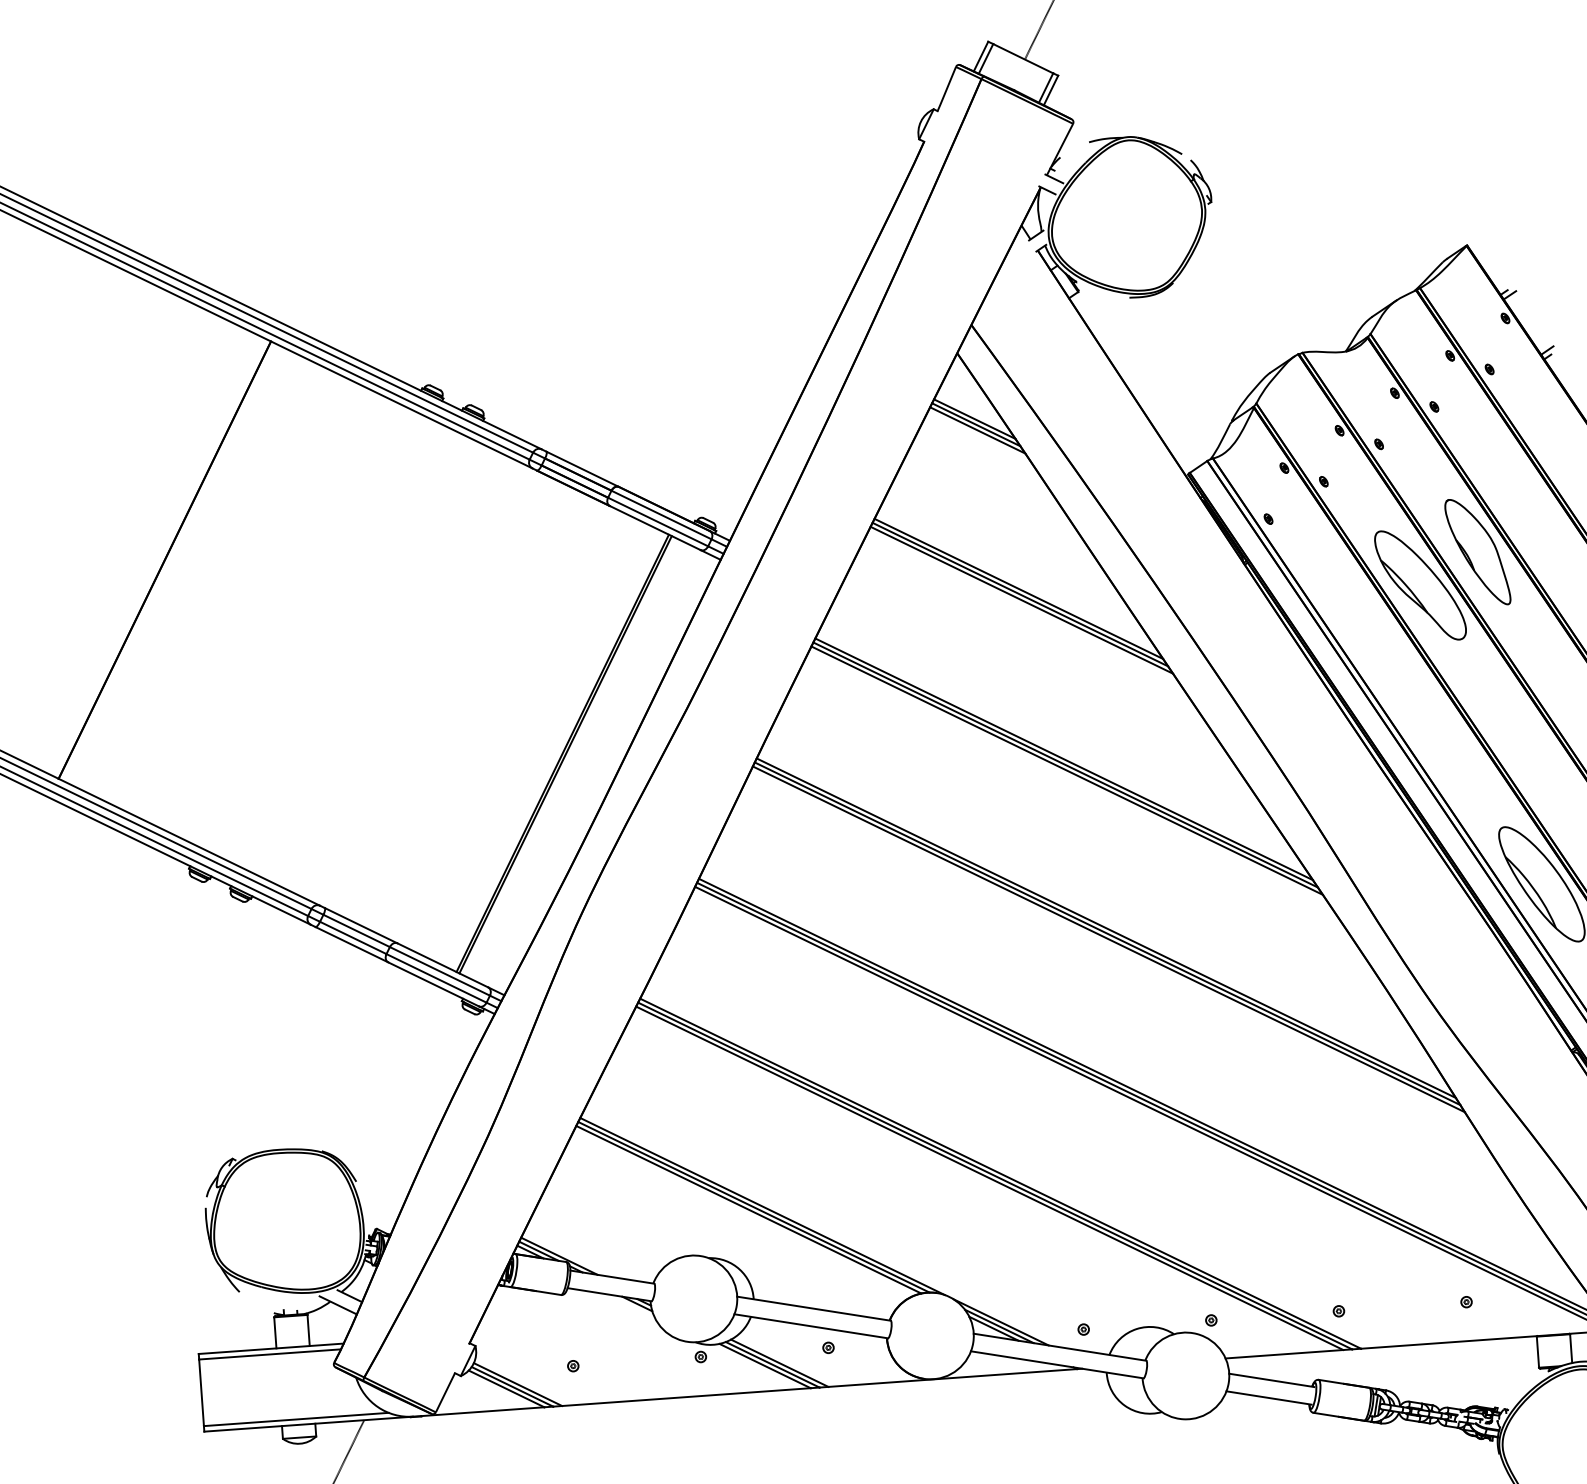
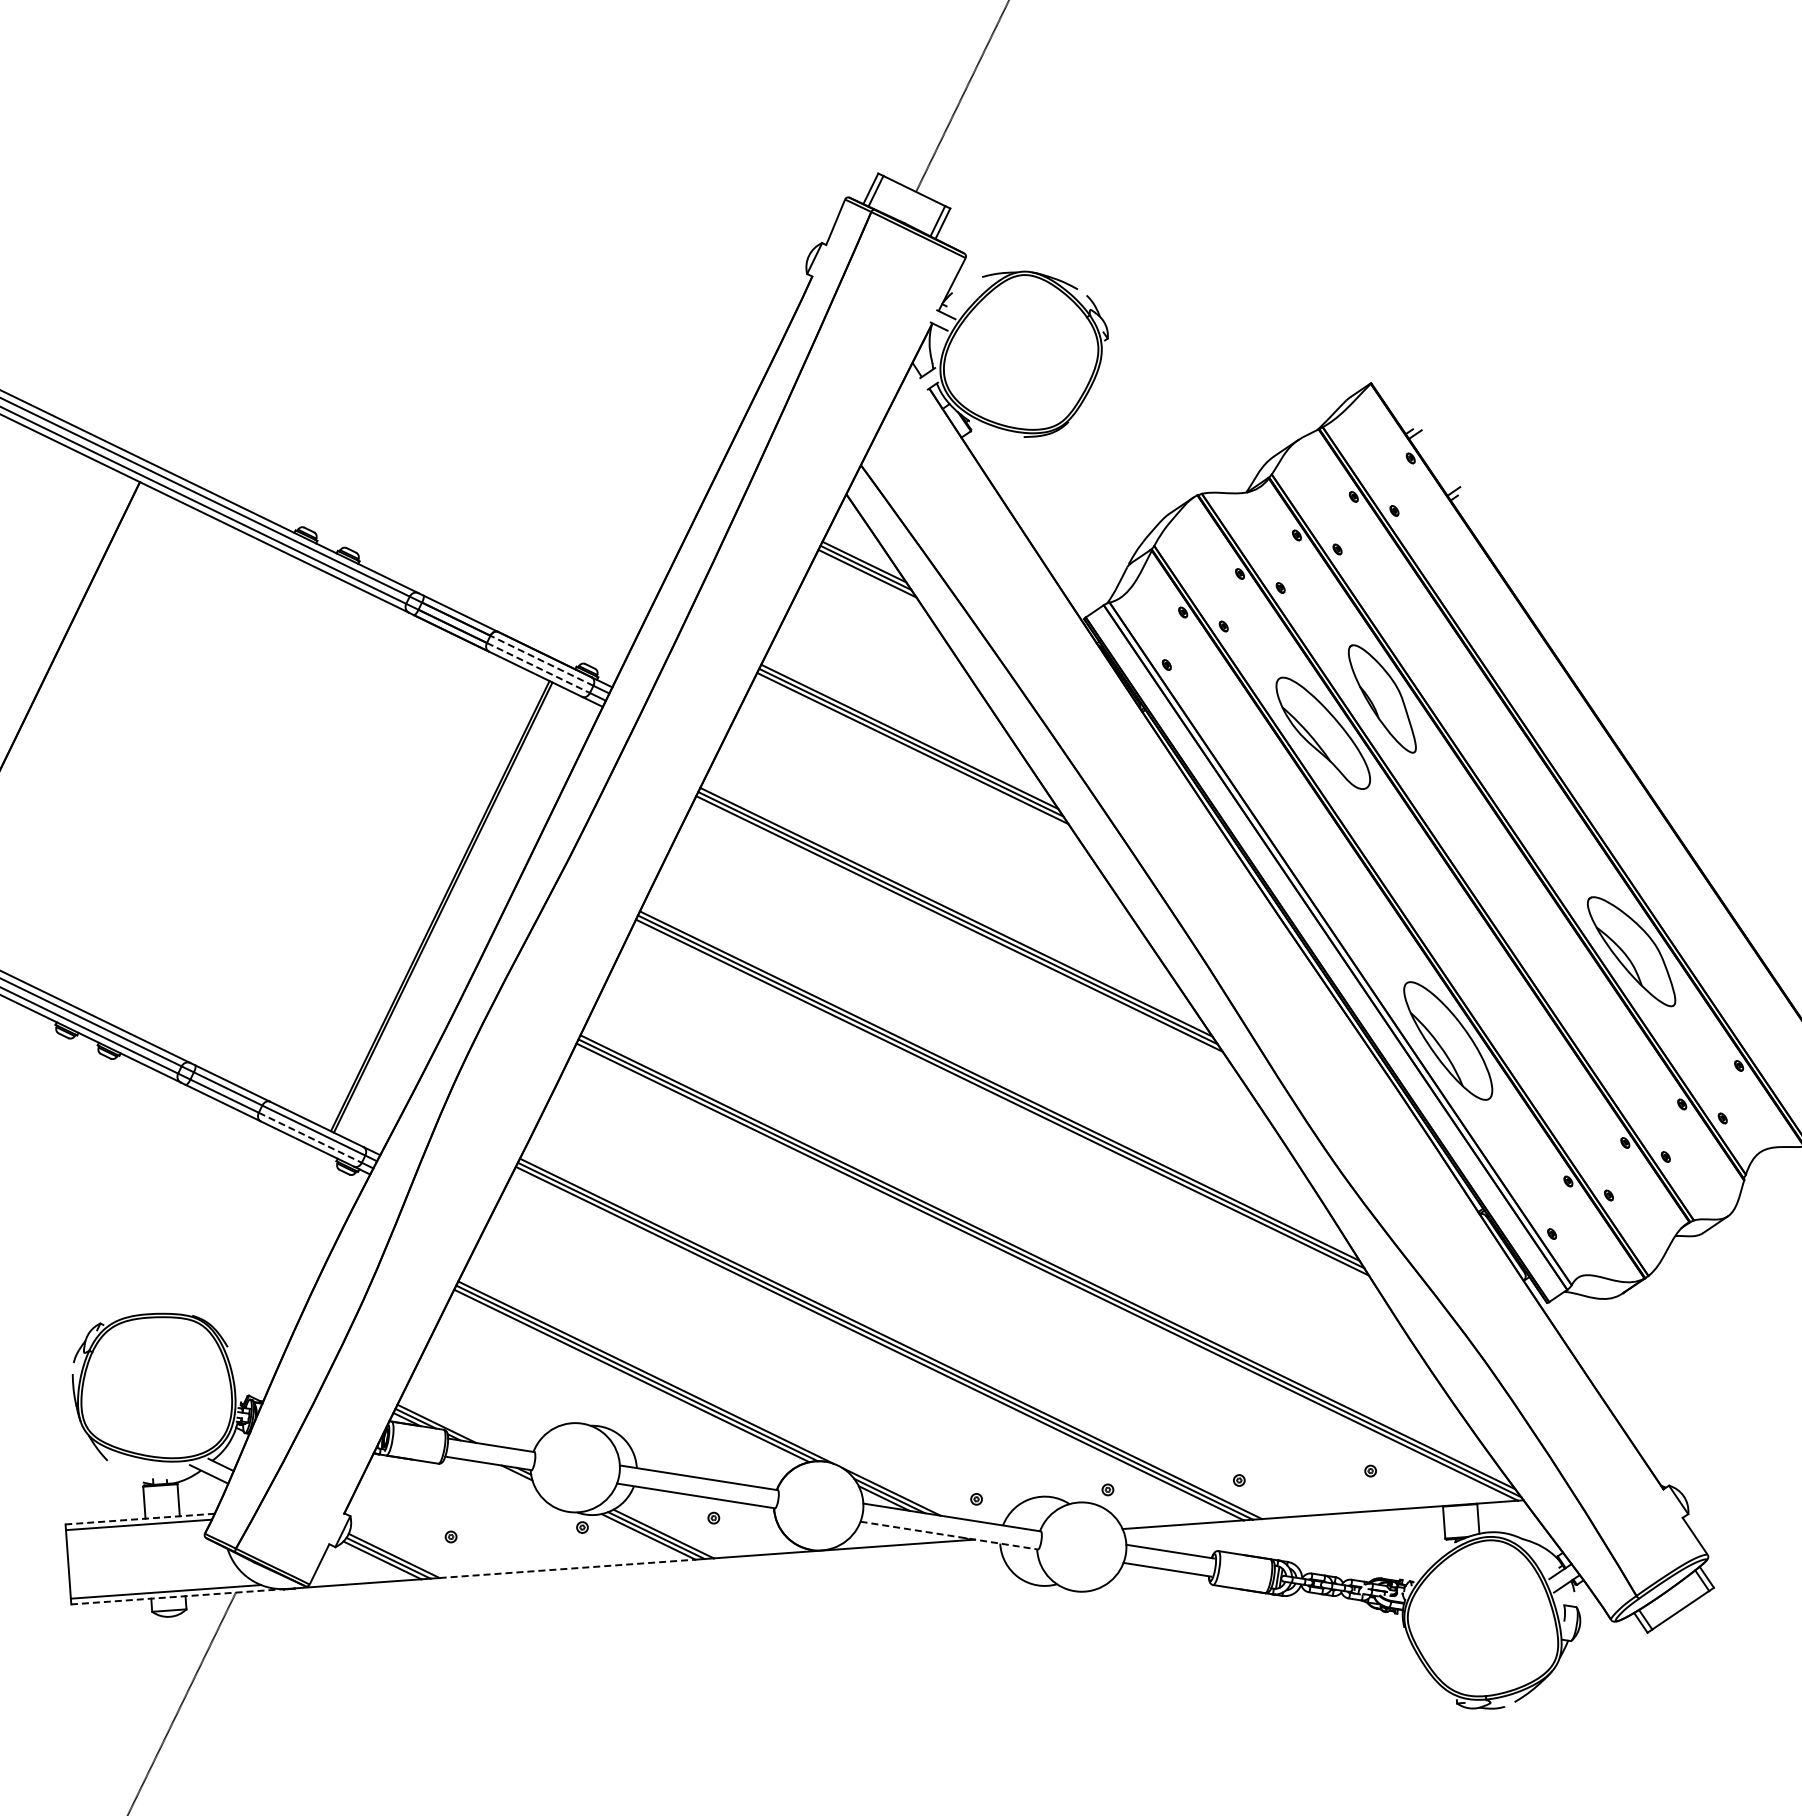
line: (661, 514) -> (541, 660), solid -> dashed
line: (658, 522) -> (538, 668), solid -> dashed
line: (436, 979) -> (310, 1138), solid -> dashed
line: (271, 1349) -> (140, 1519), solid -> dashed
line: (1057, 1364) -> (949, 1535), solid -> dashed
line: (687, 1396) -> (568, 1568), solid -> dashed
line: (308, 1423) -> (178, 1596), solid -> dashed

